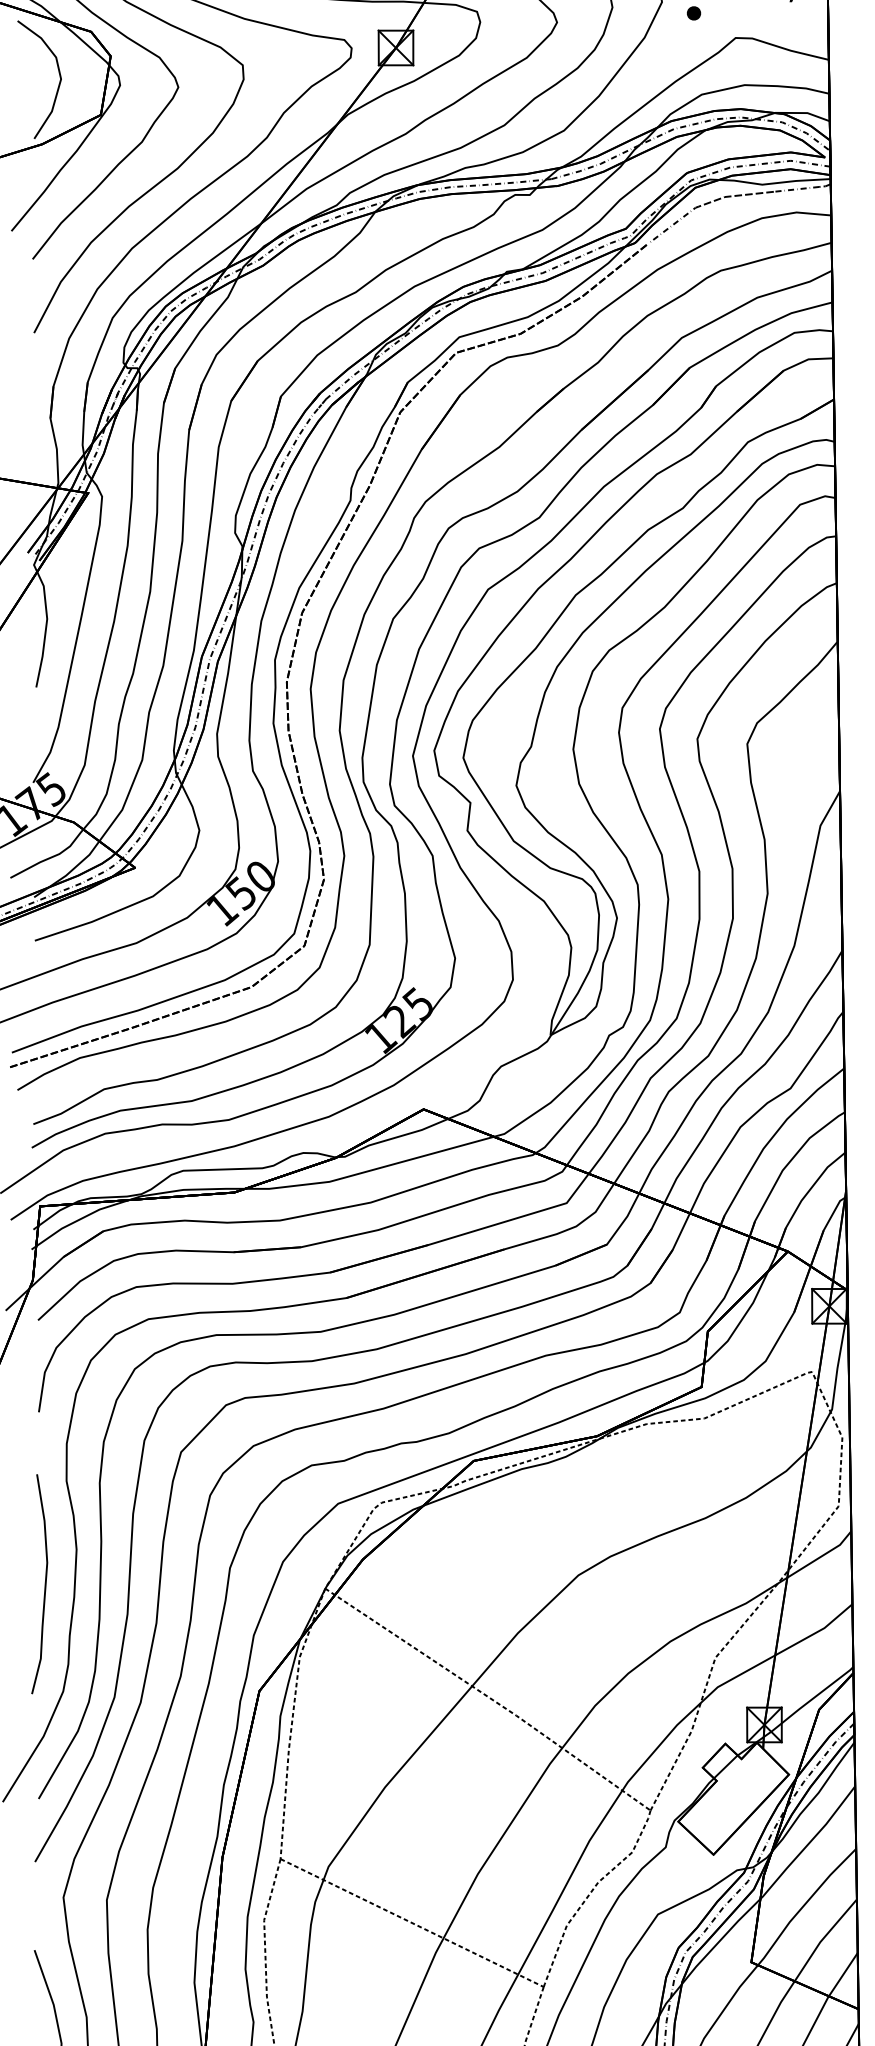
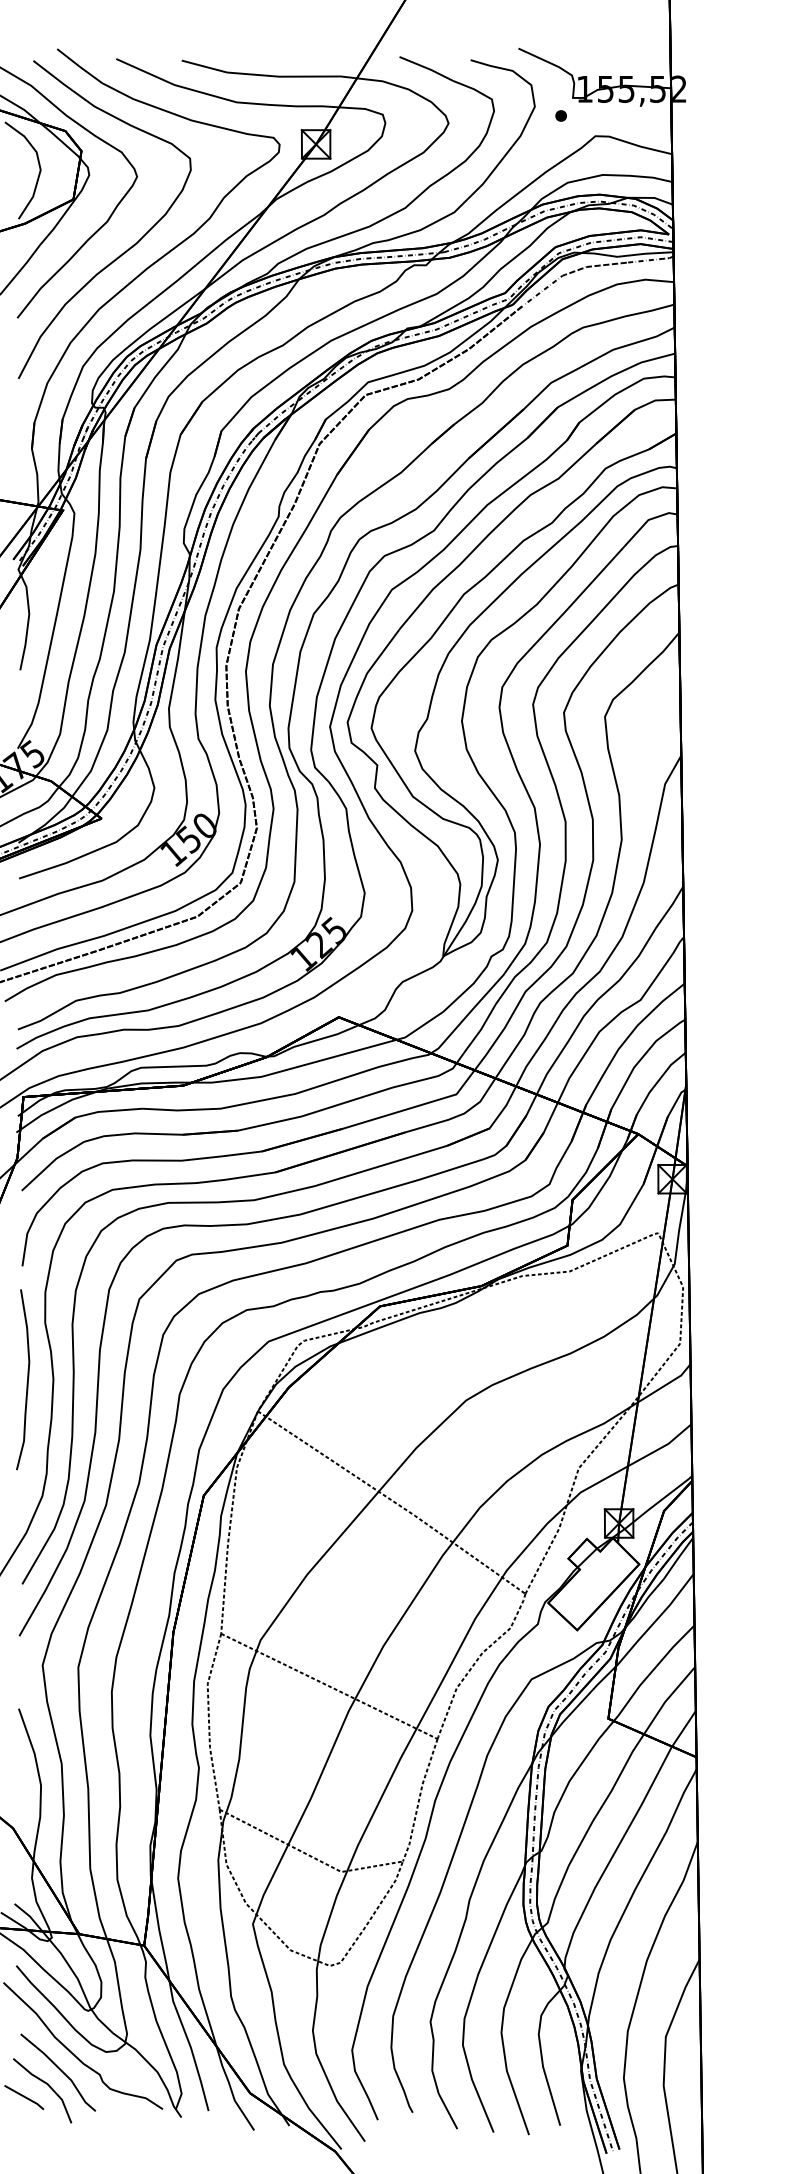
curve: (45, 1583) -> (27, 1379), moved

